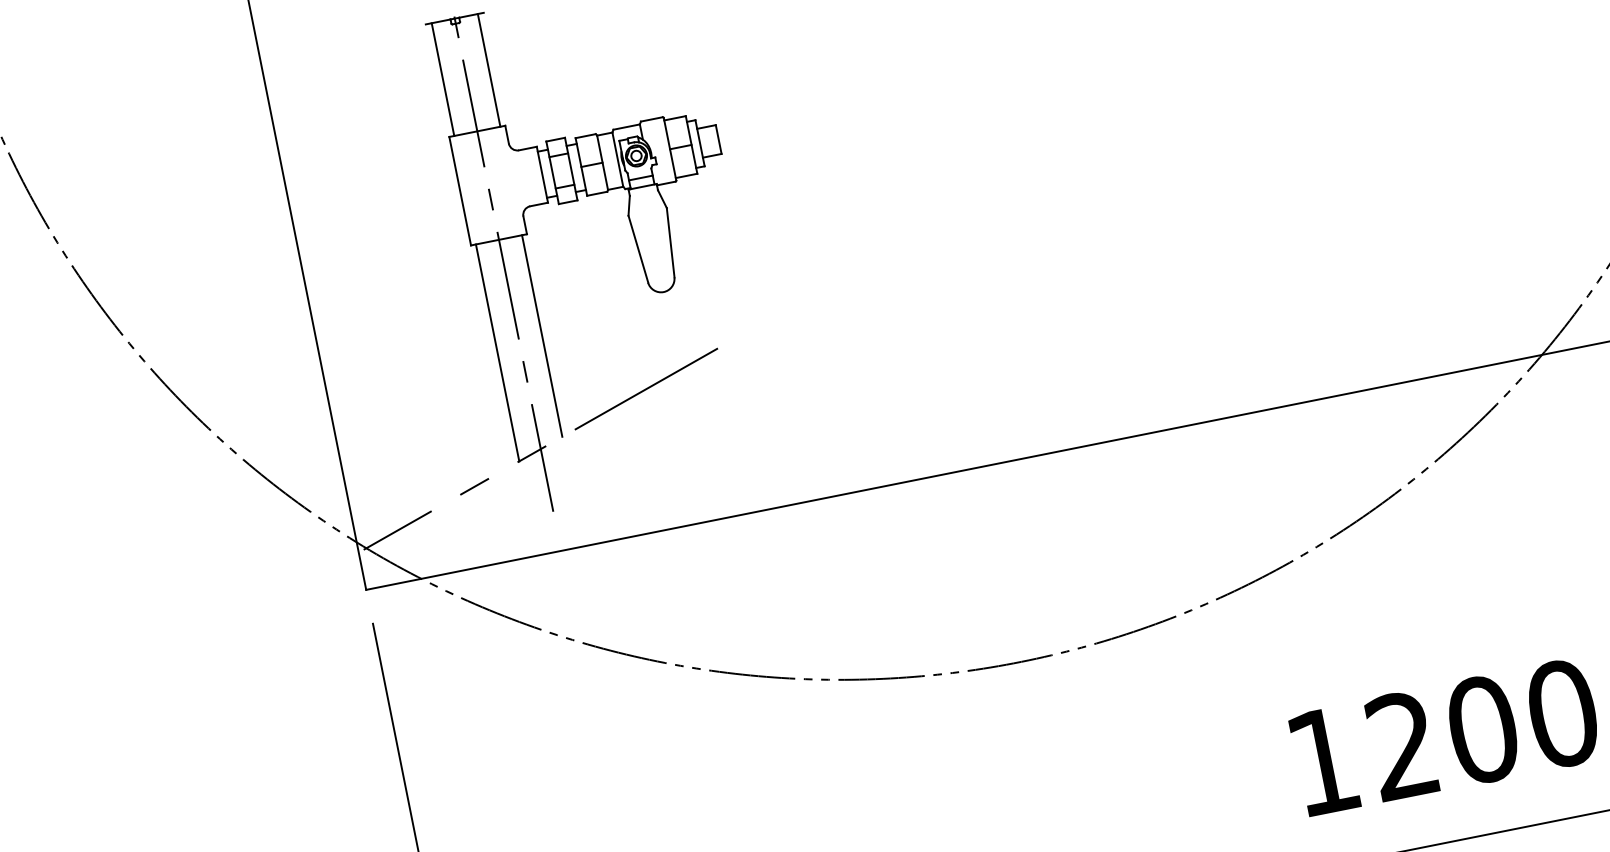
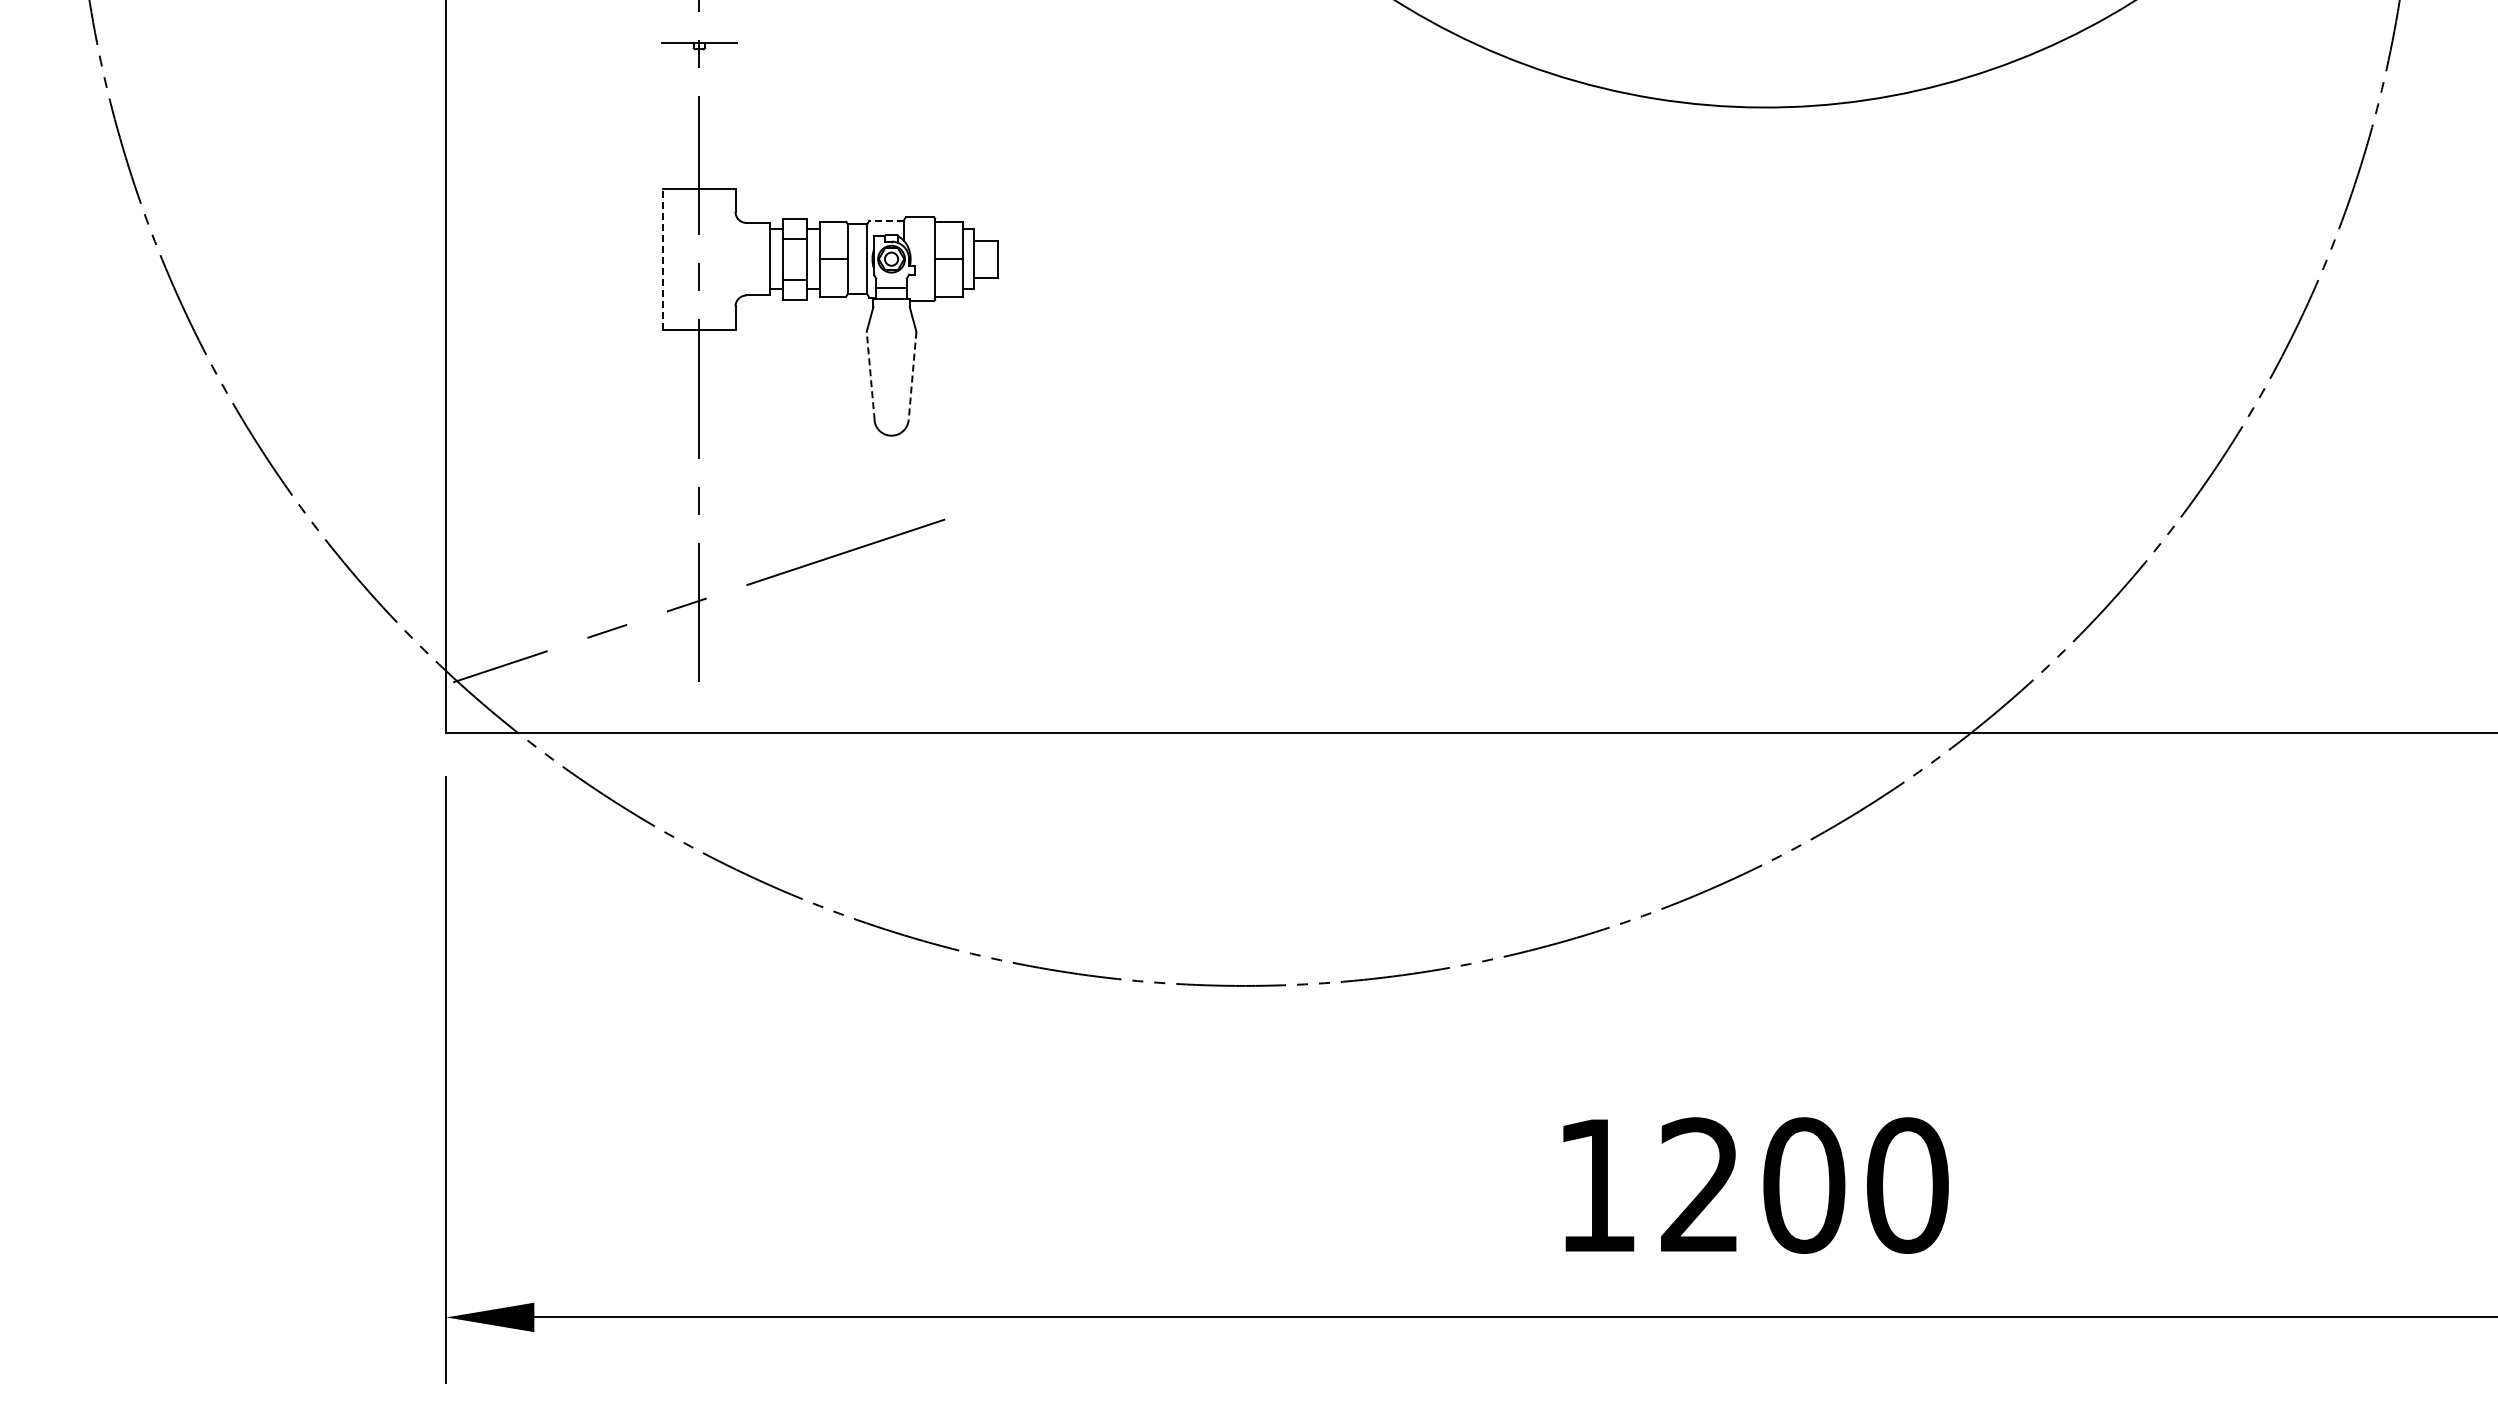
line: (489, 70) -> (729, 115), removed
line: (443, 79) -> (669, 115), removed
line: (626, 126) -> (886, 220), solid -> dashed
line: (459, 190) -> (662, 258), solid -> dashed
line: (670, 243) -> (912, 376), solid -> dashed
line: (638, 248) -> (870, 375), solid -> dashed
line: (542, 335) -> (729, 459), removed
line: (497, 352) -> (669, 469), removed

